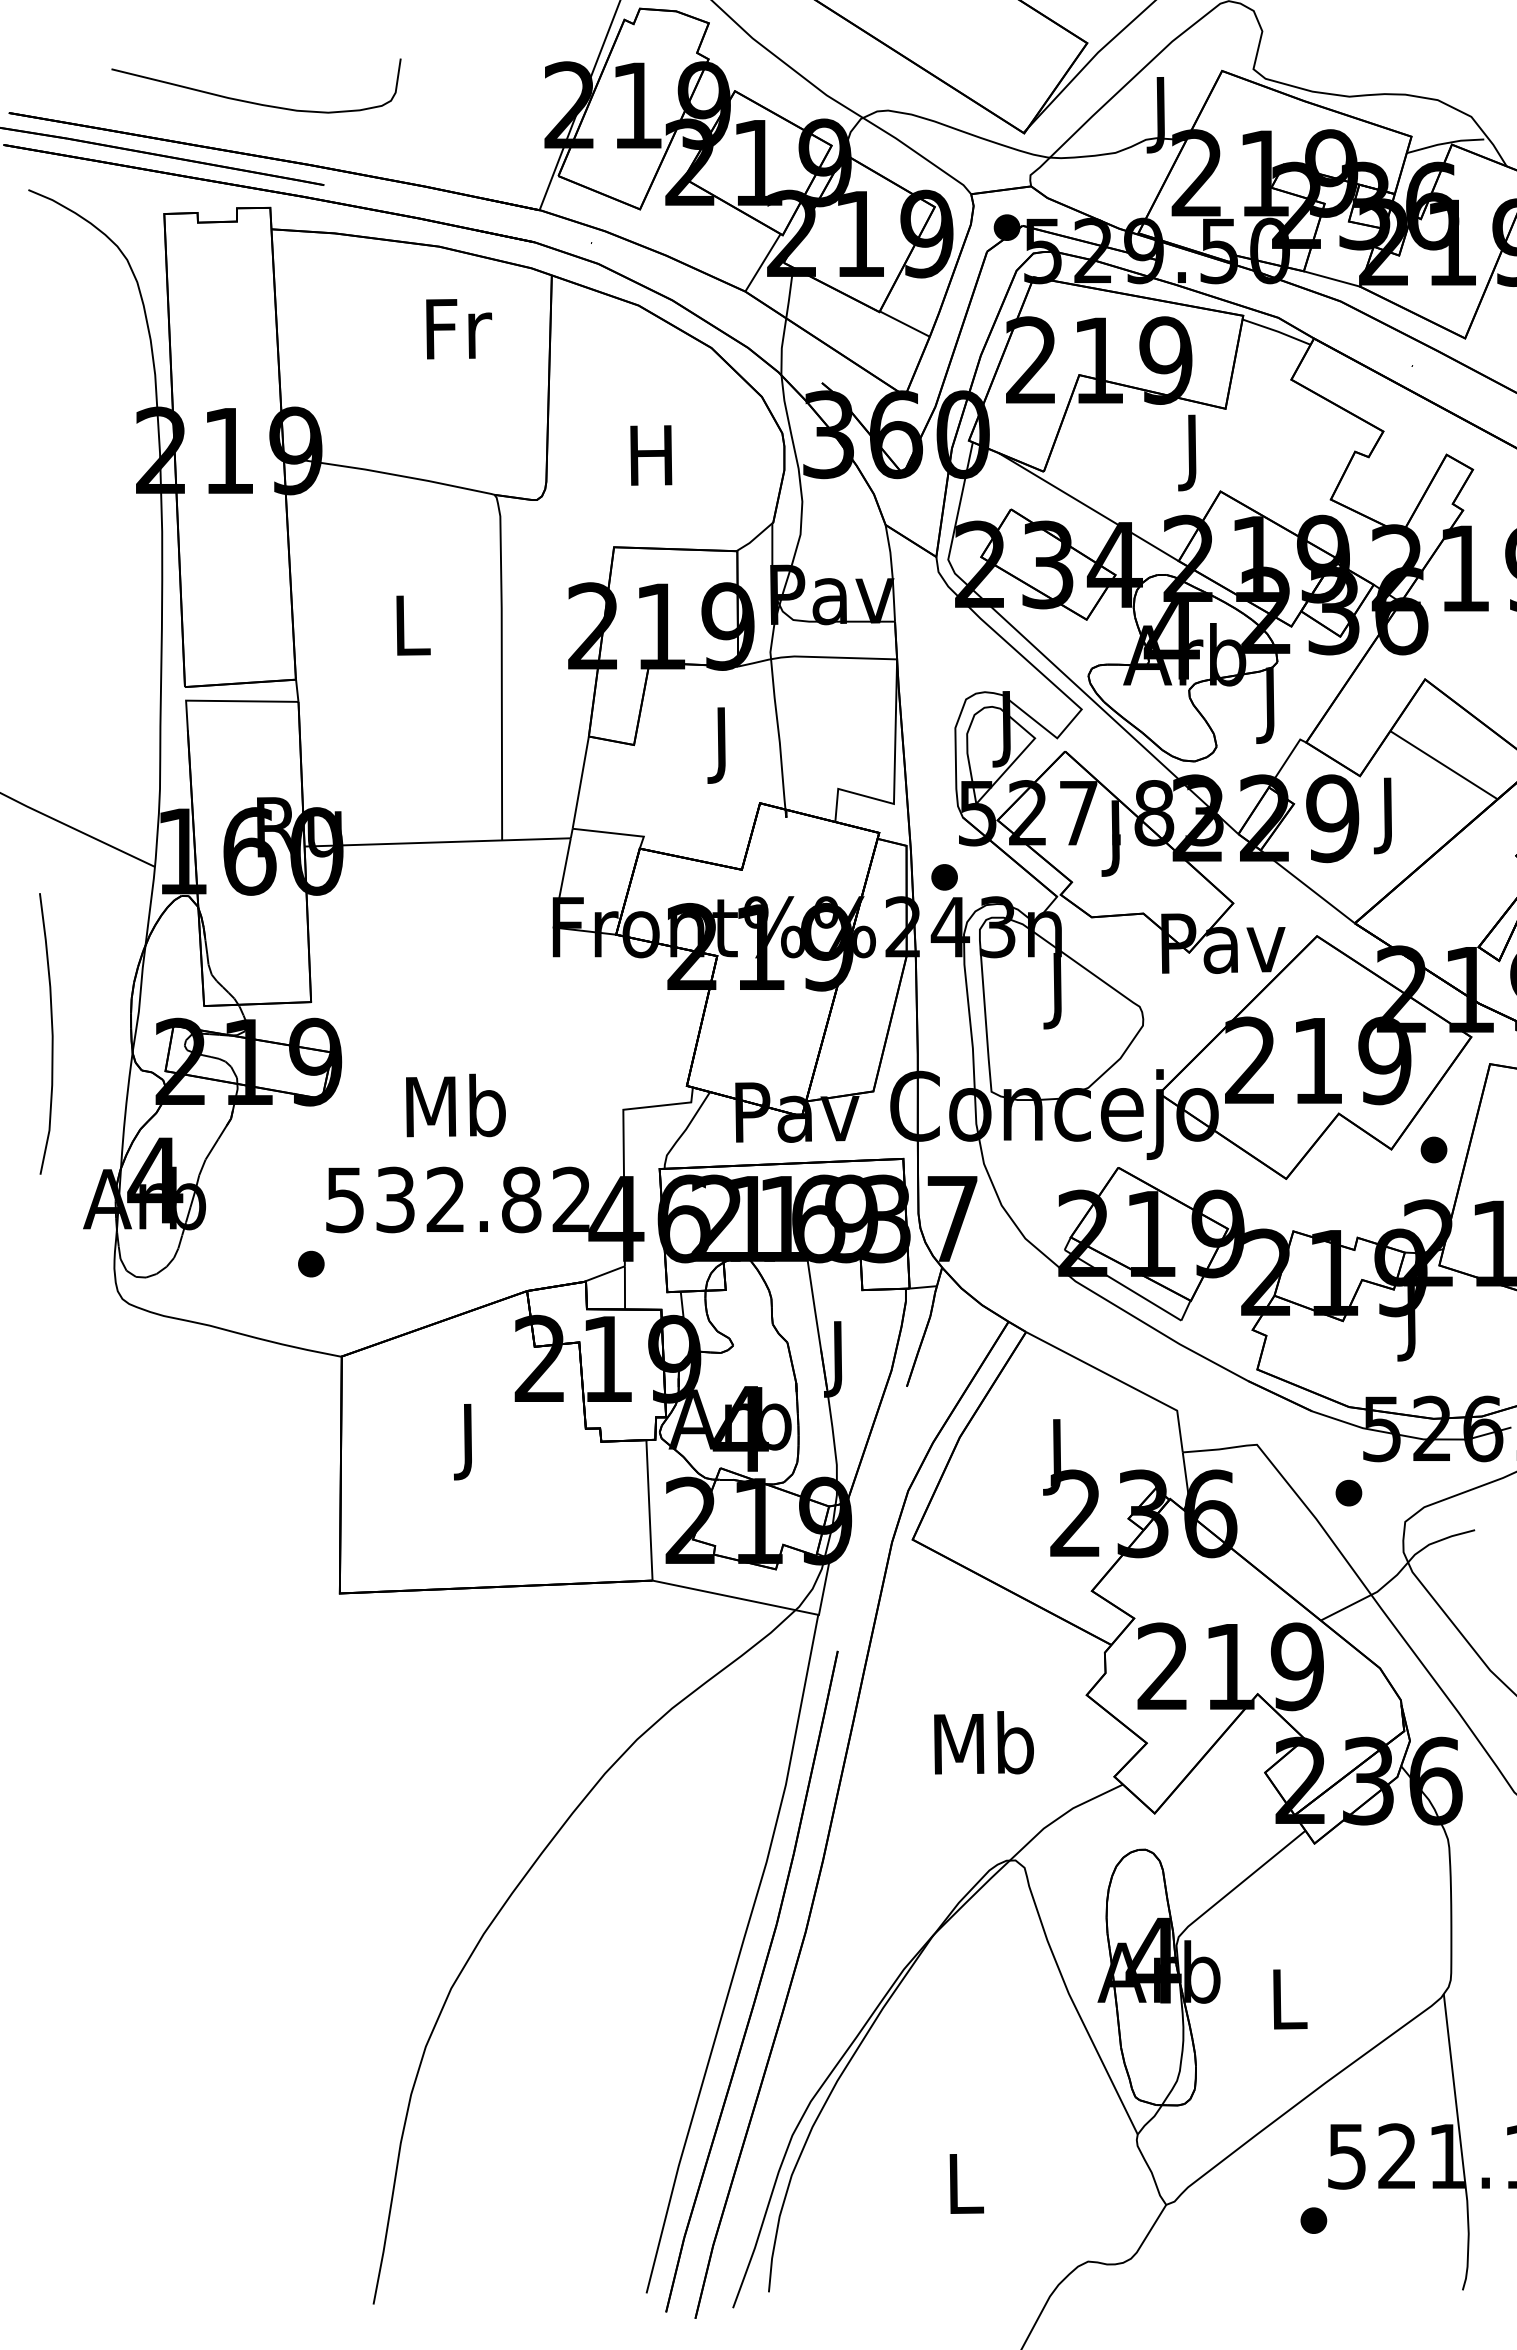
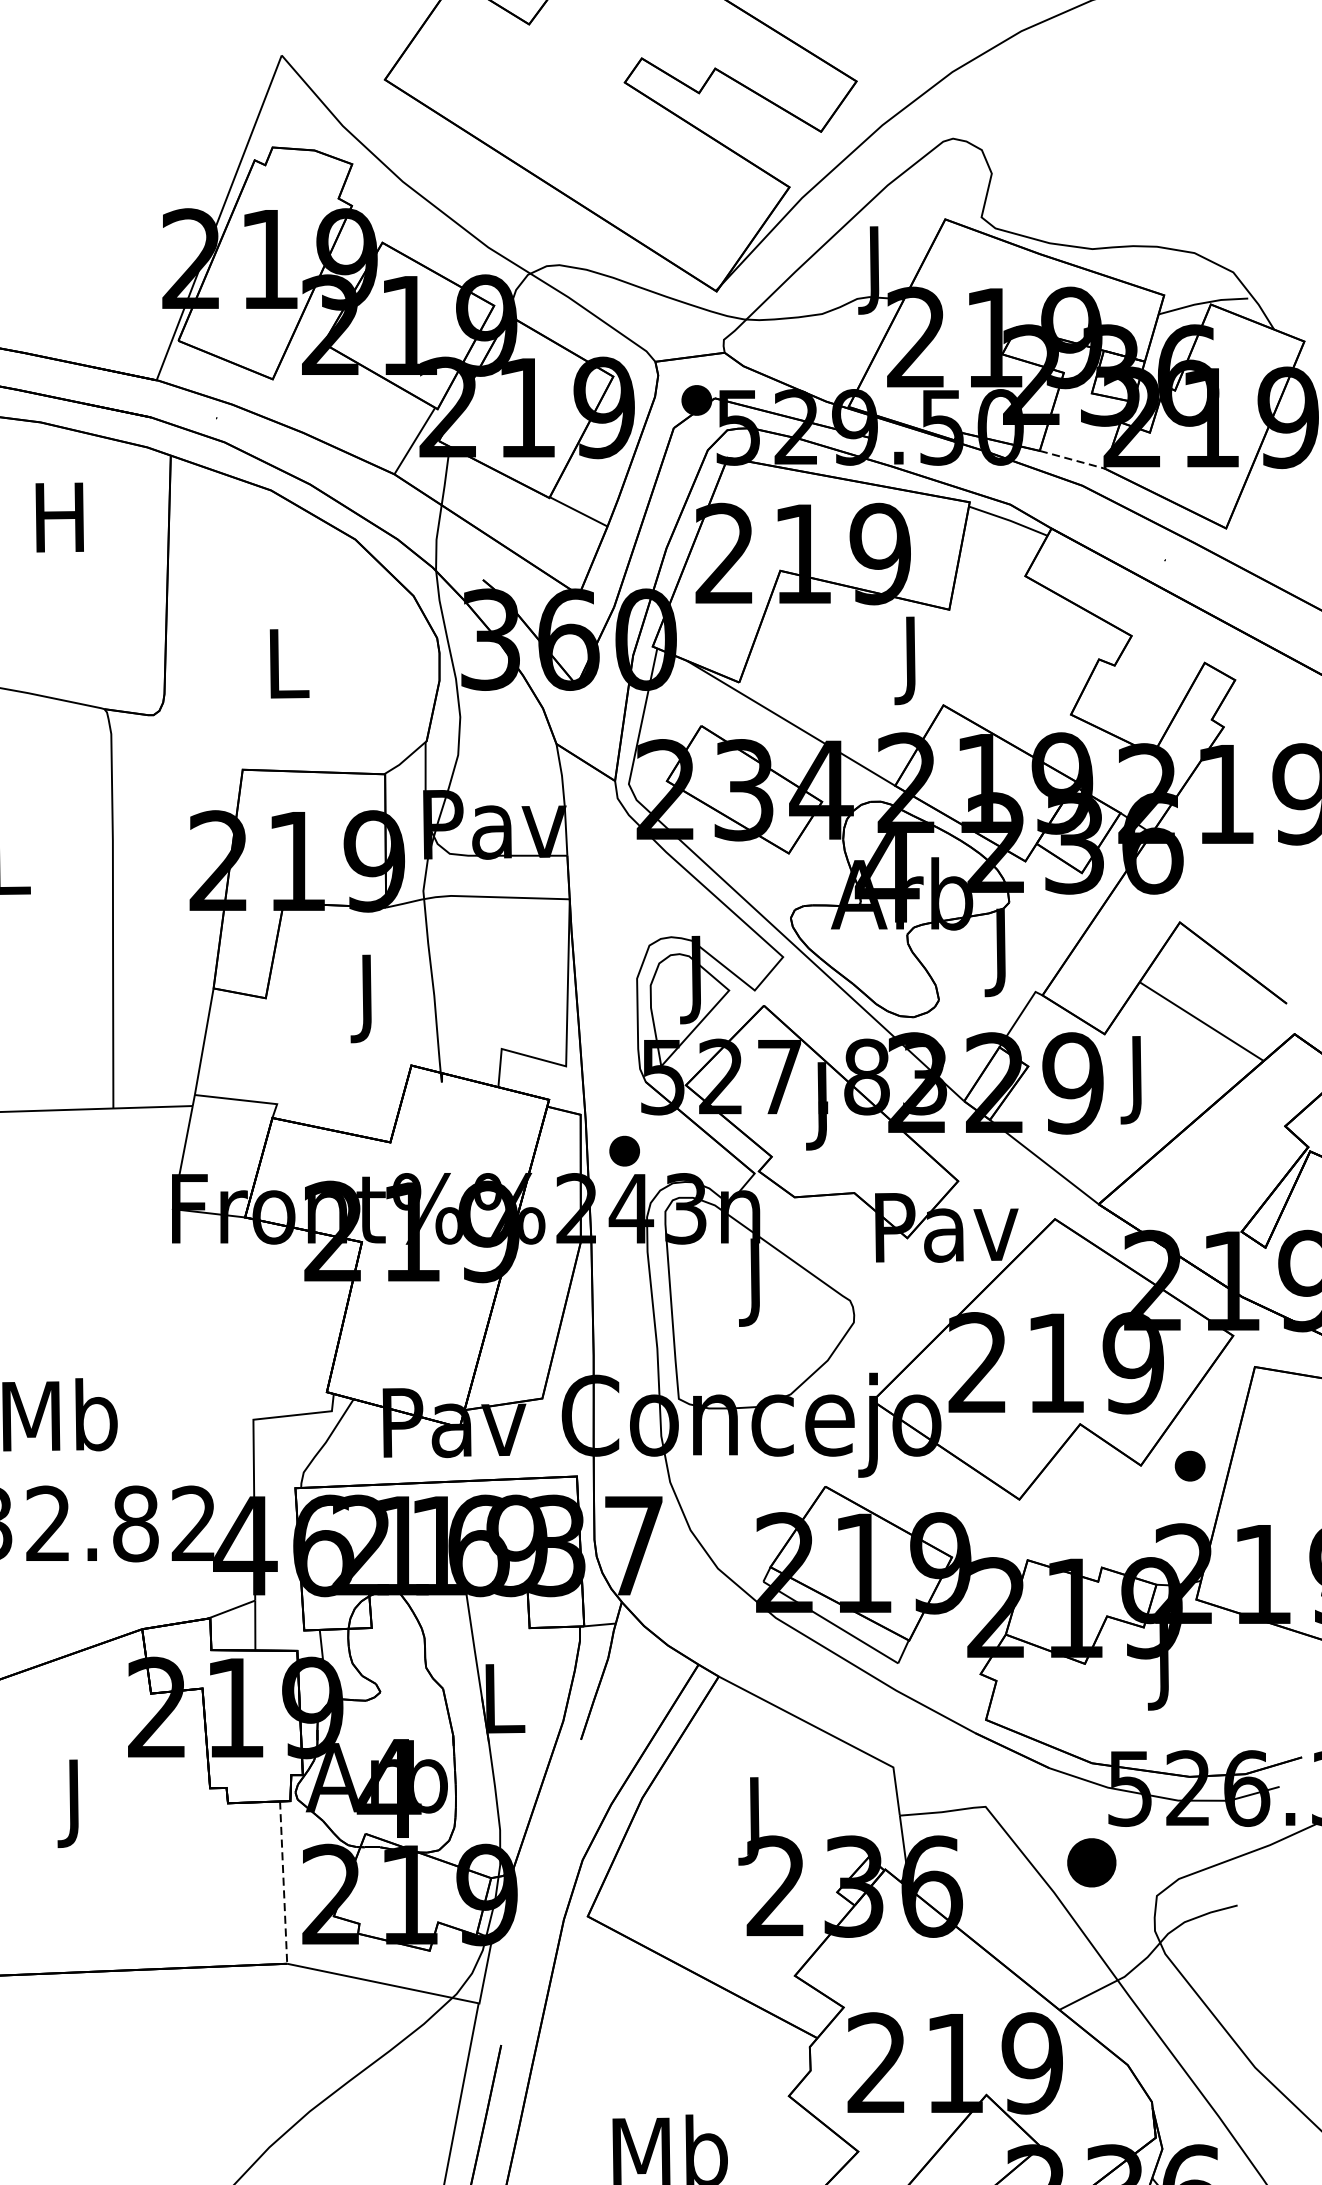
line: (1332, 279) -> (1072, 460), solid -> dashed
text: (459, 328) -> (64, 516), Fr -> H
text: (651, 455) -> (285, 663), H -> L
text: (841, 1359) -> (505, 1708), J -> L
part: (1348, 1492) -> (1091, 1861), size x1.6
line: (649, 1510) -> (283, 1882), solid -> dashed

